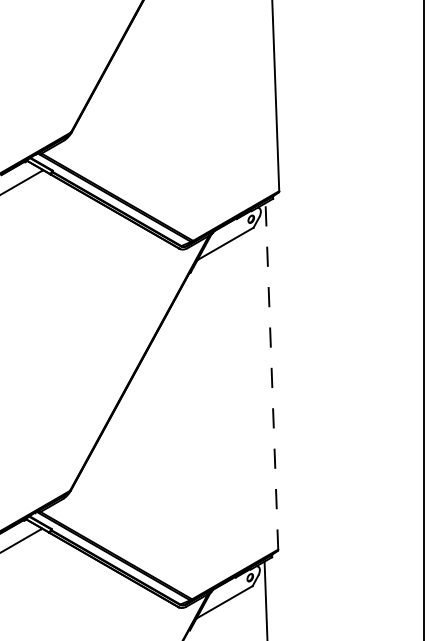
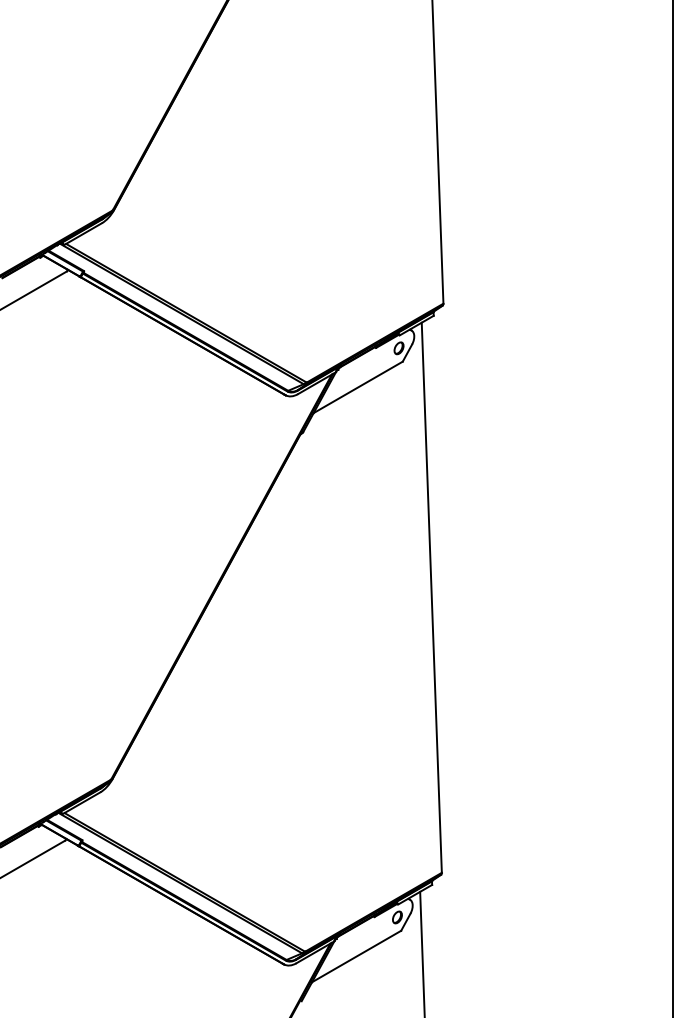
line: (271, 375) -> (431, 596), dashed -> solid

